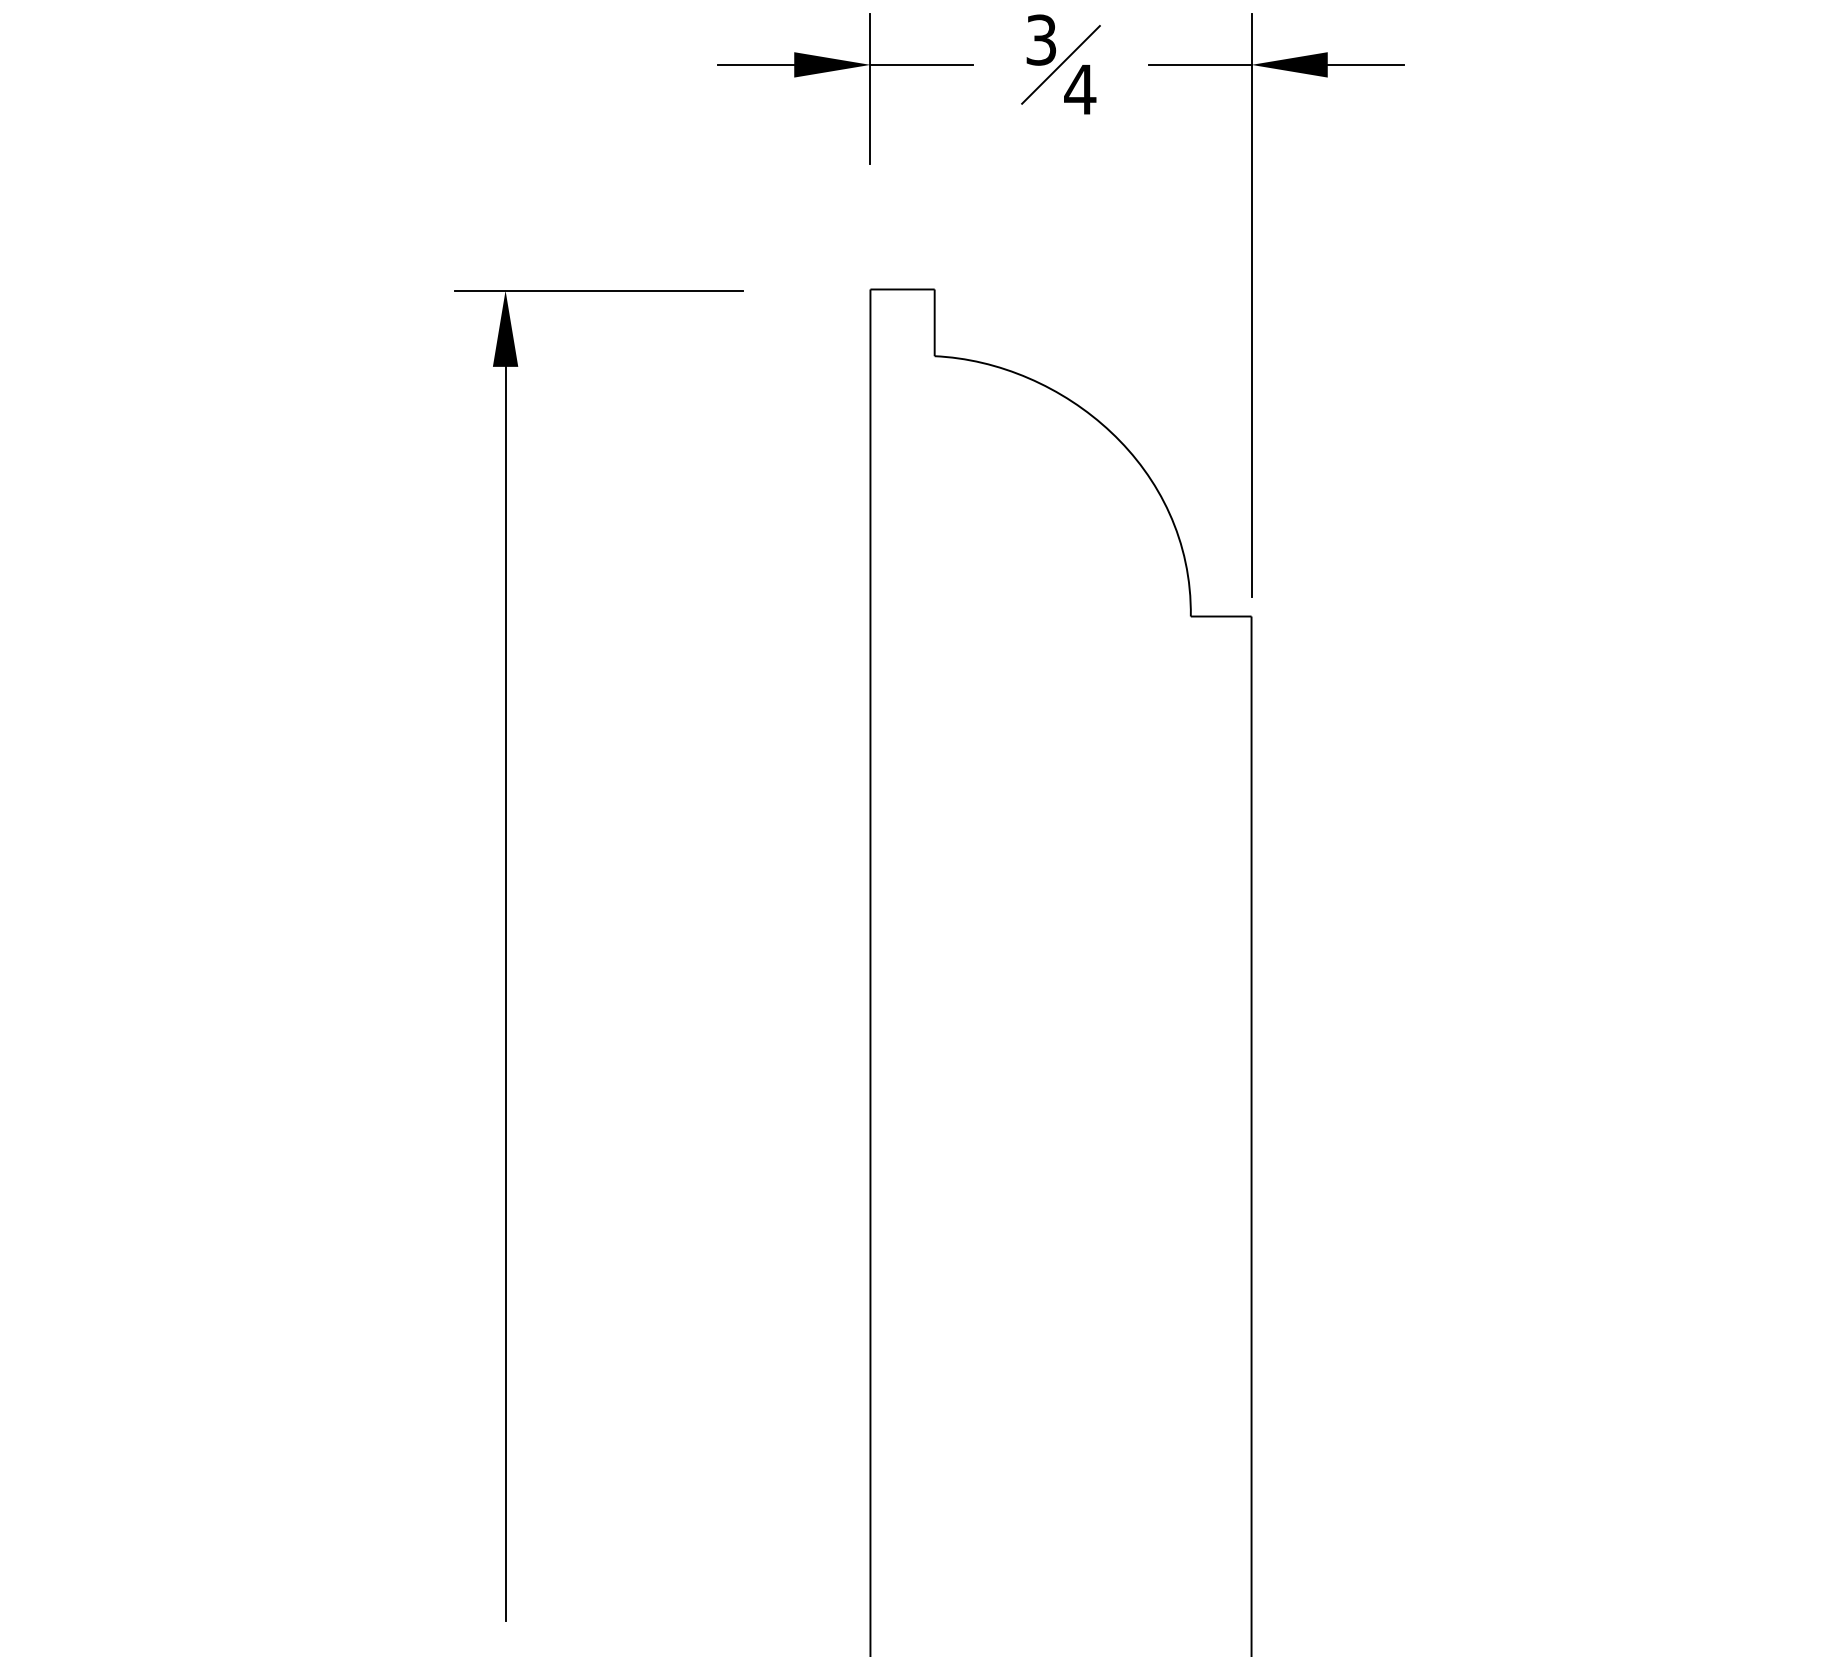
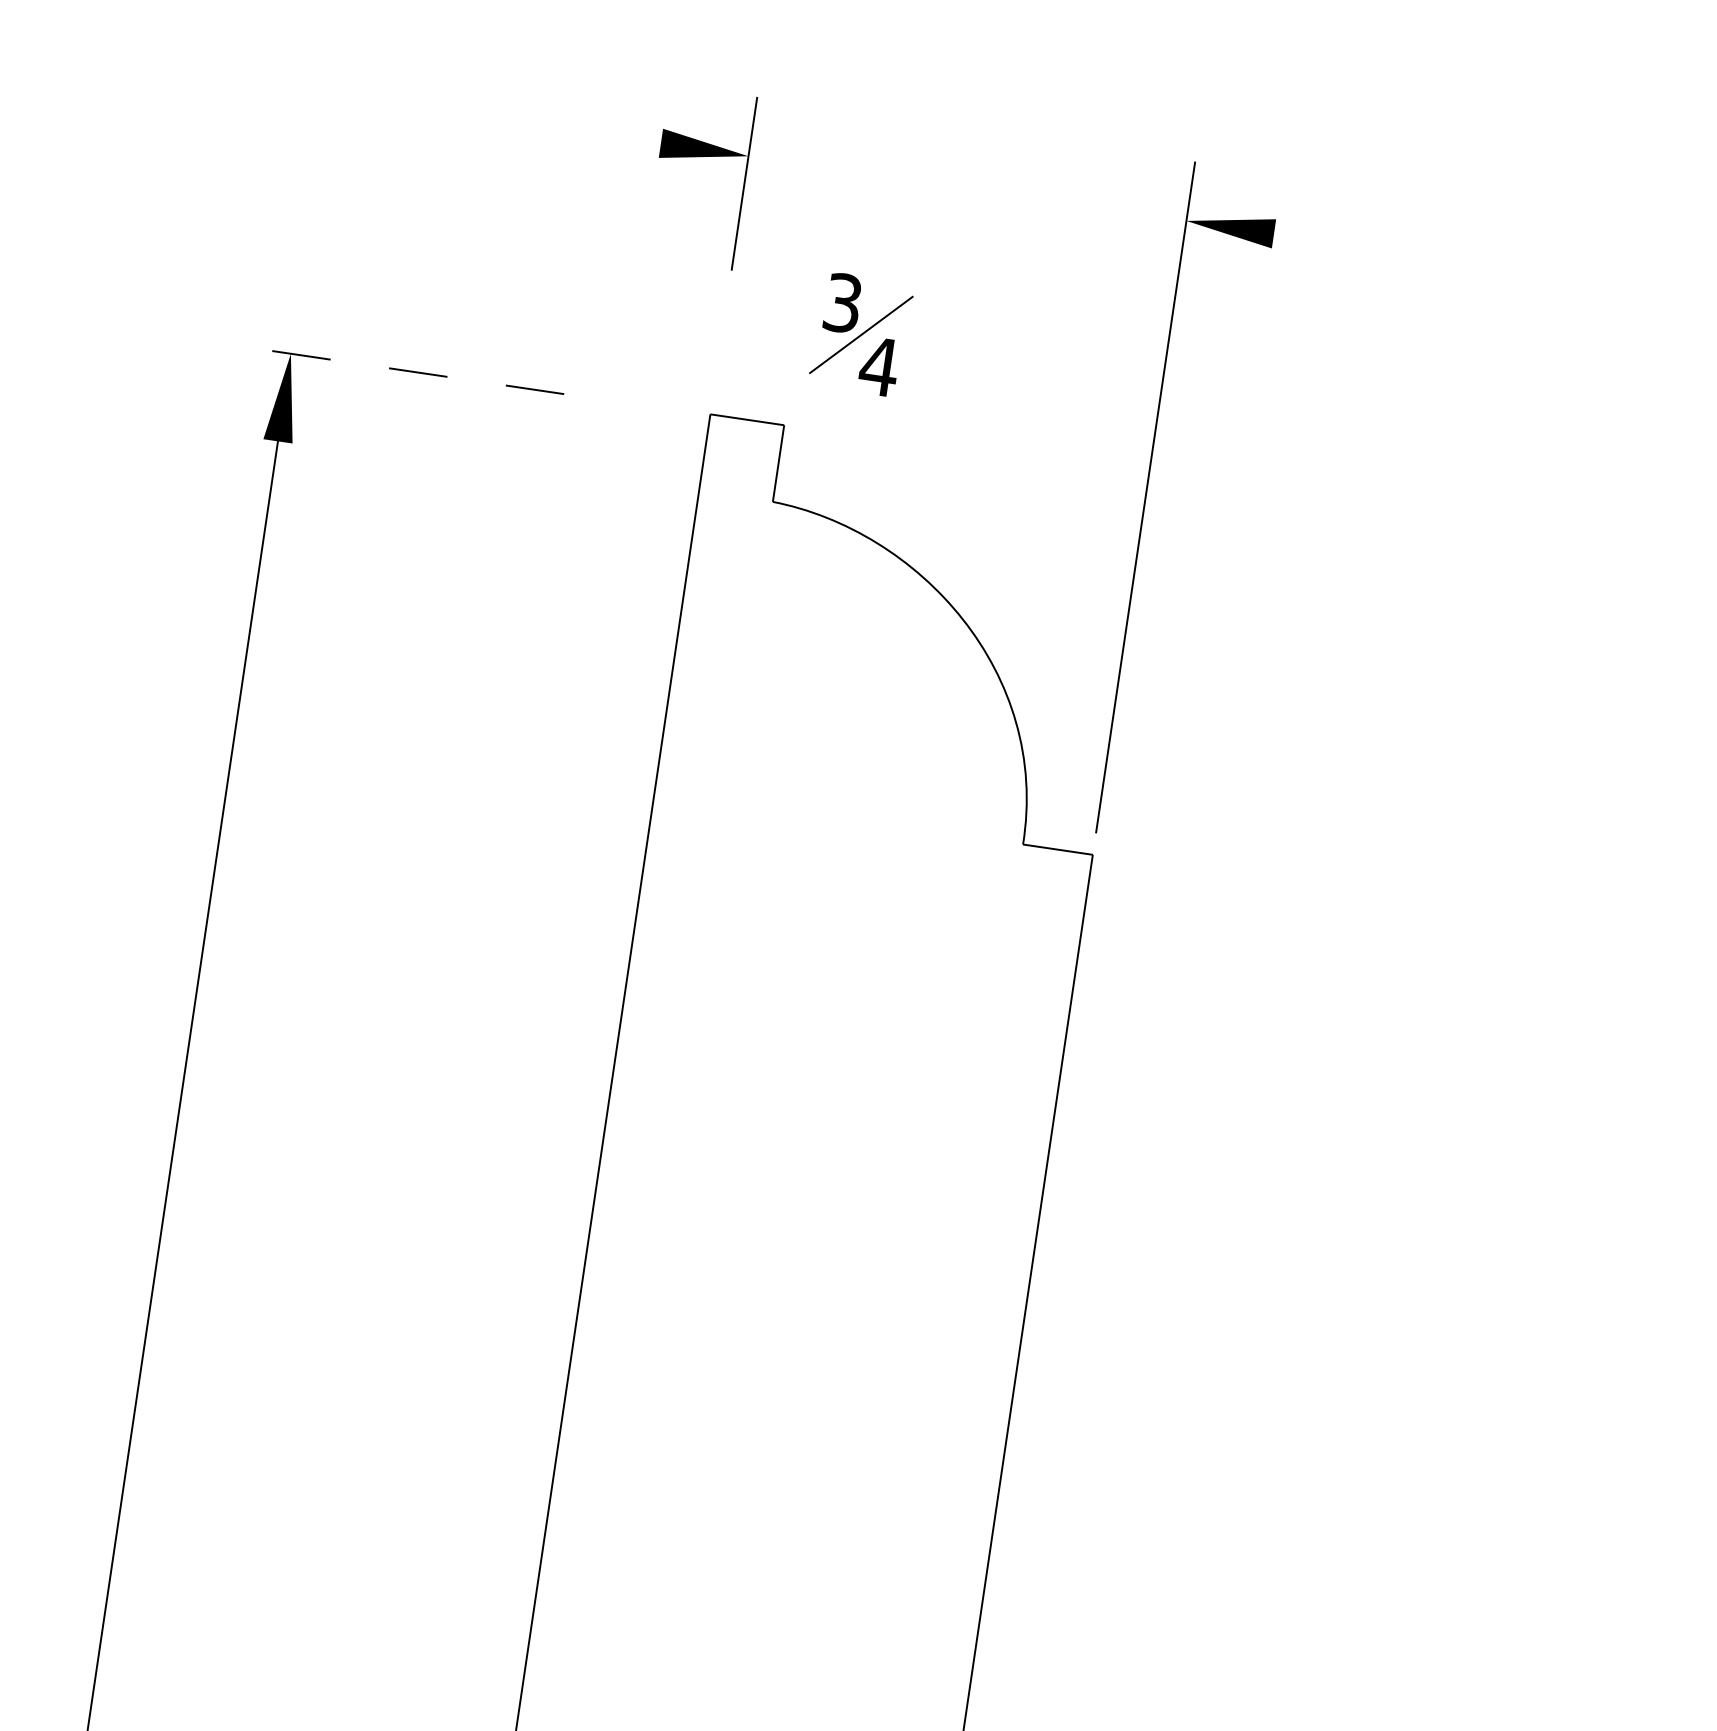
line: (756, 64) -> (617, 136), removed
line: (921, 64) -> (807, 164), removed
part: (1060, 64) -> (860, 334), moved
line: (1200, 64) -> (1127, 211), removed
line: (1365, 64) -> (1317, 239), removed
line: (598, 290) -> (397, 369), solid -> dashed

